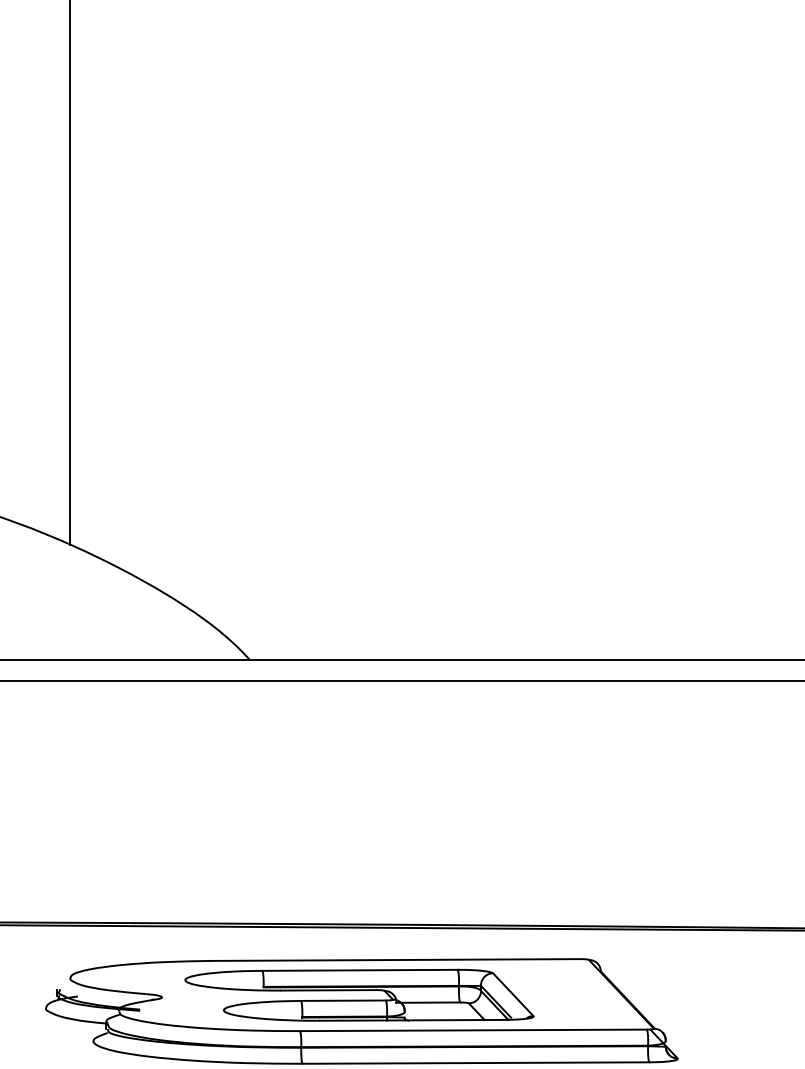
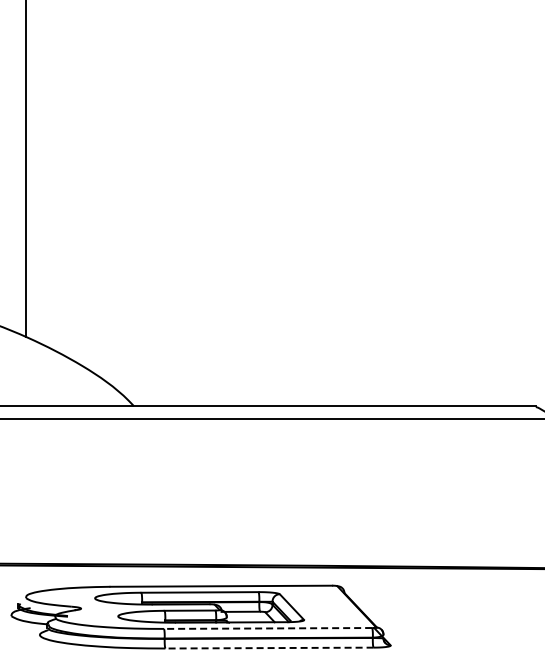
line: (472, 1030) -> (267, 628), solid -> dashed
line: (475, 1063) -> (269, 648), solid -> dashed

